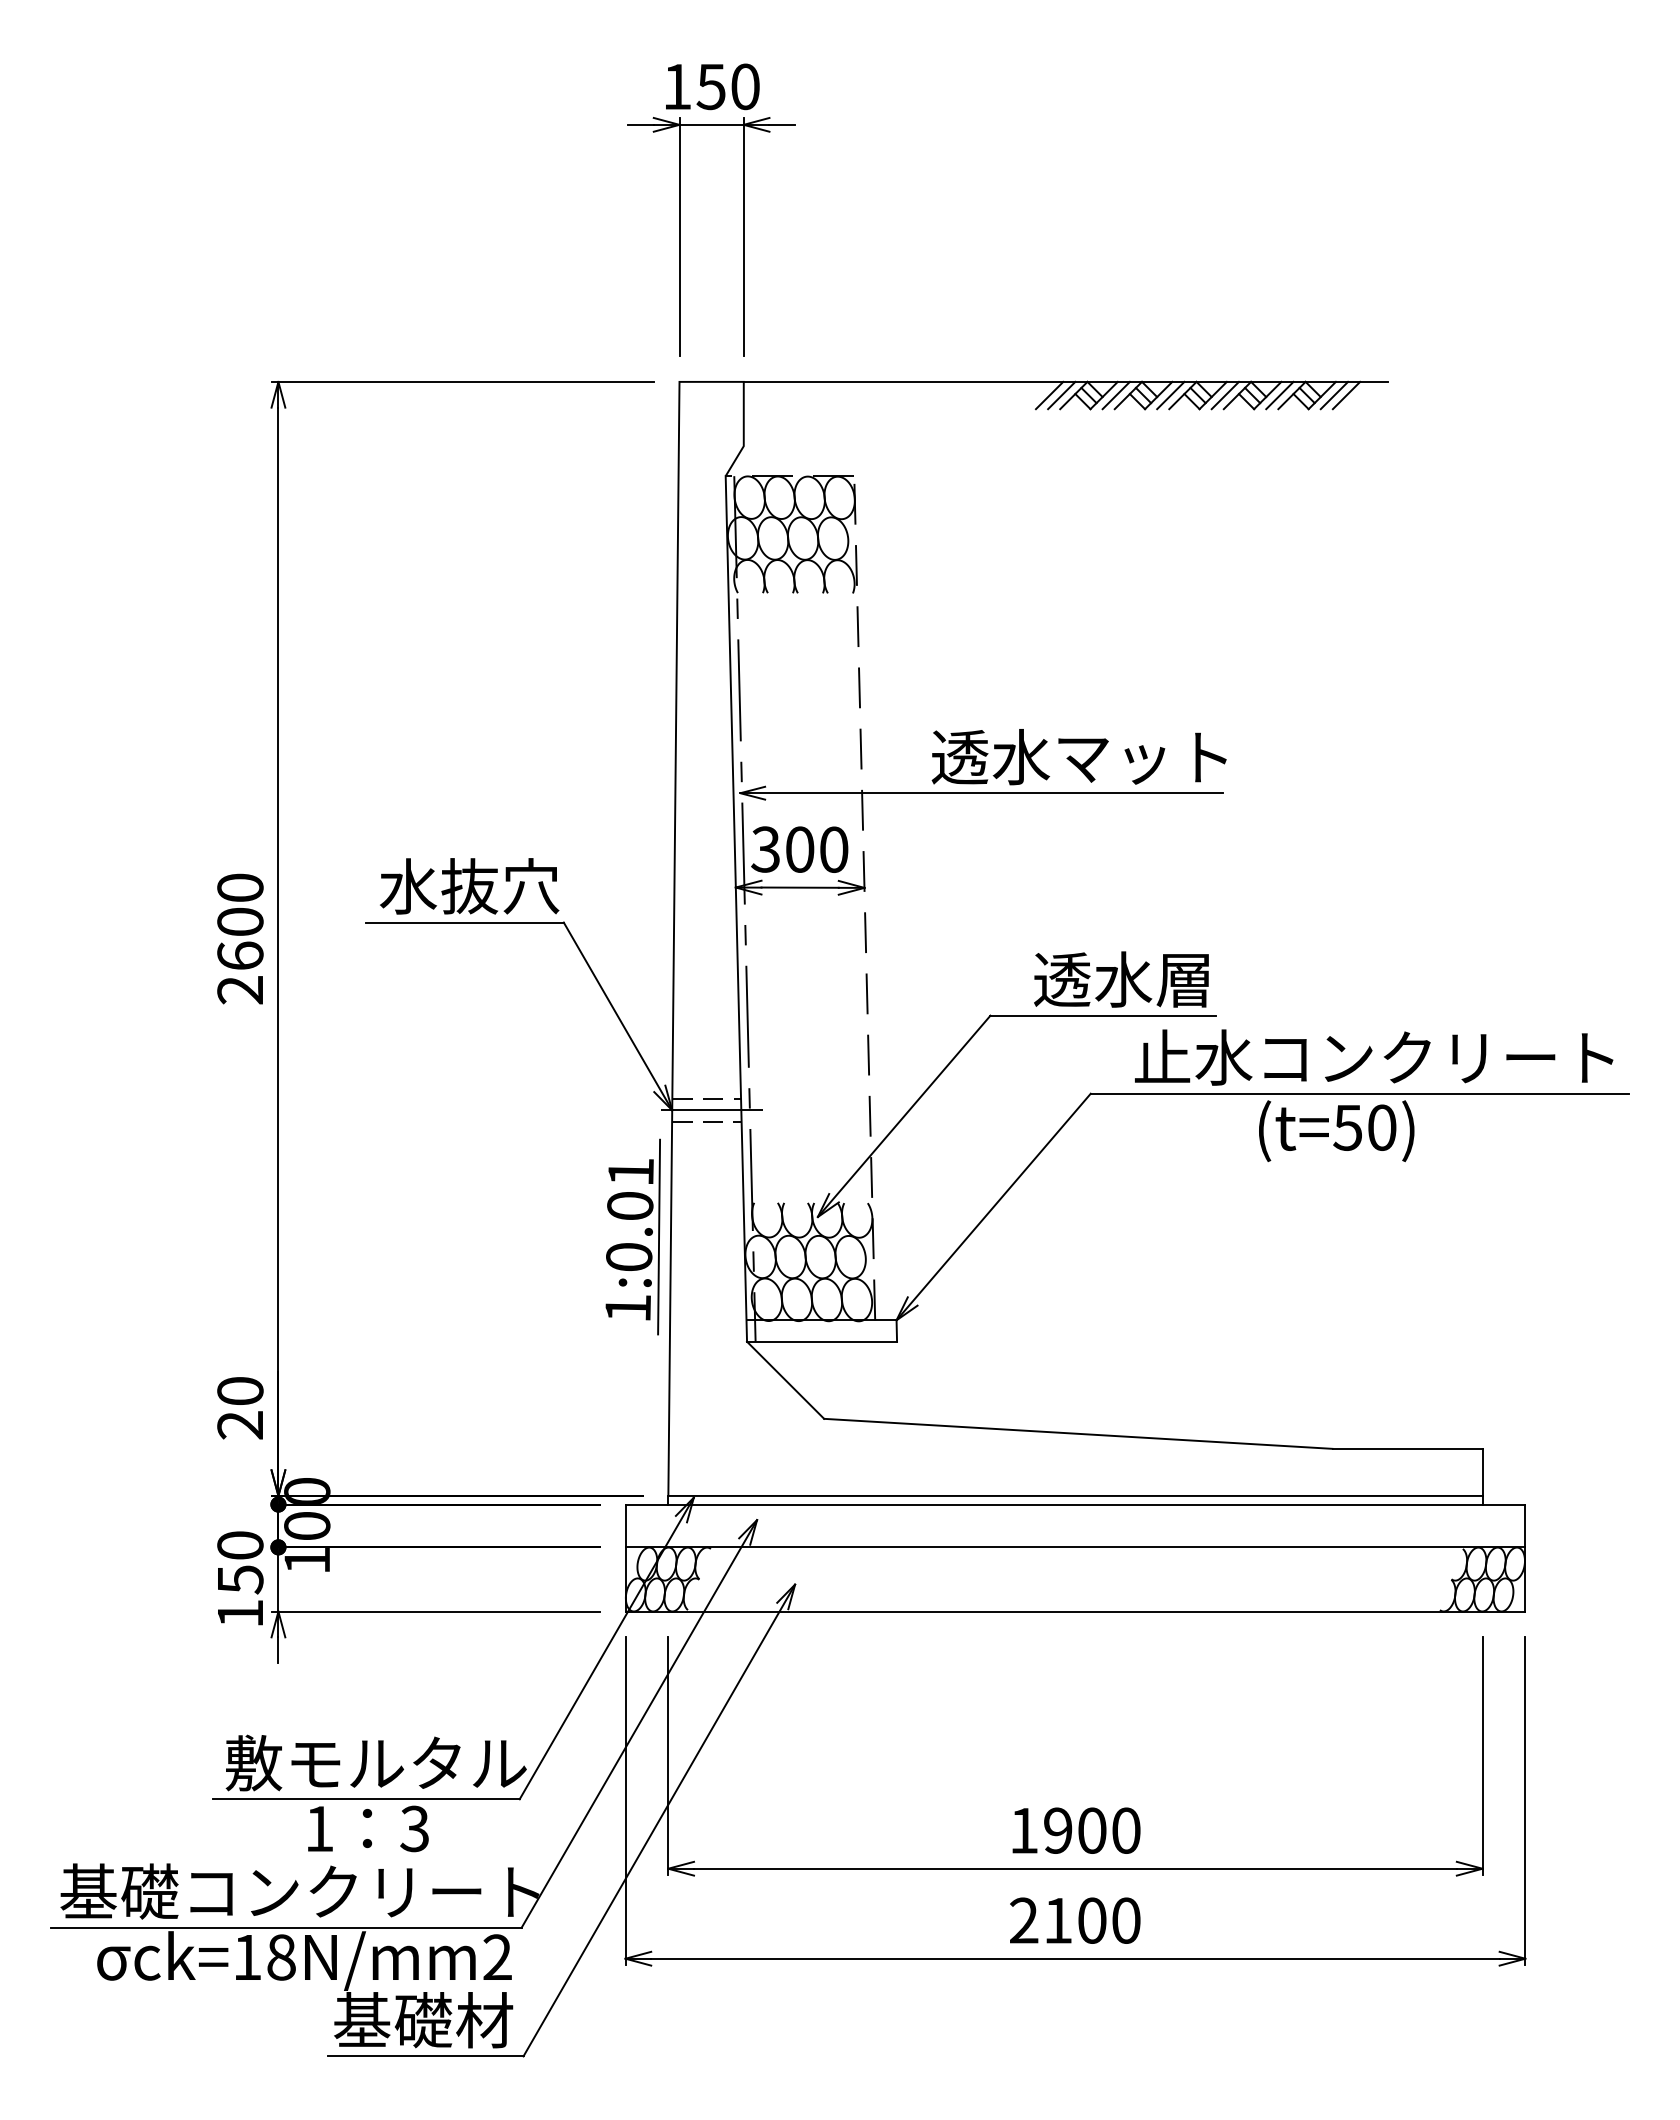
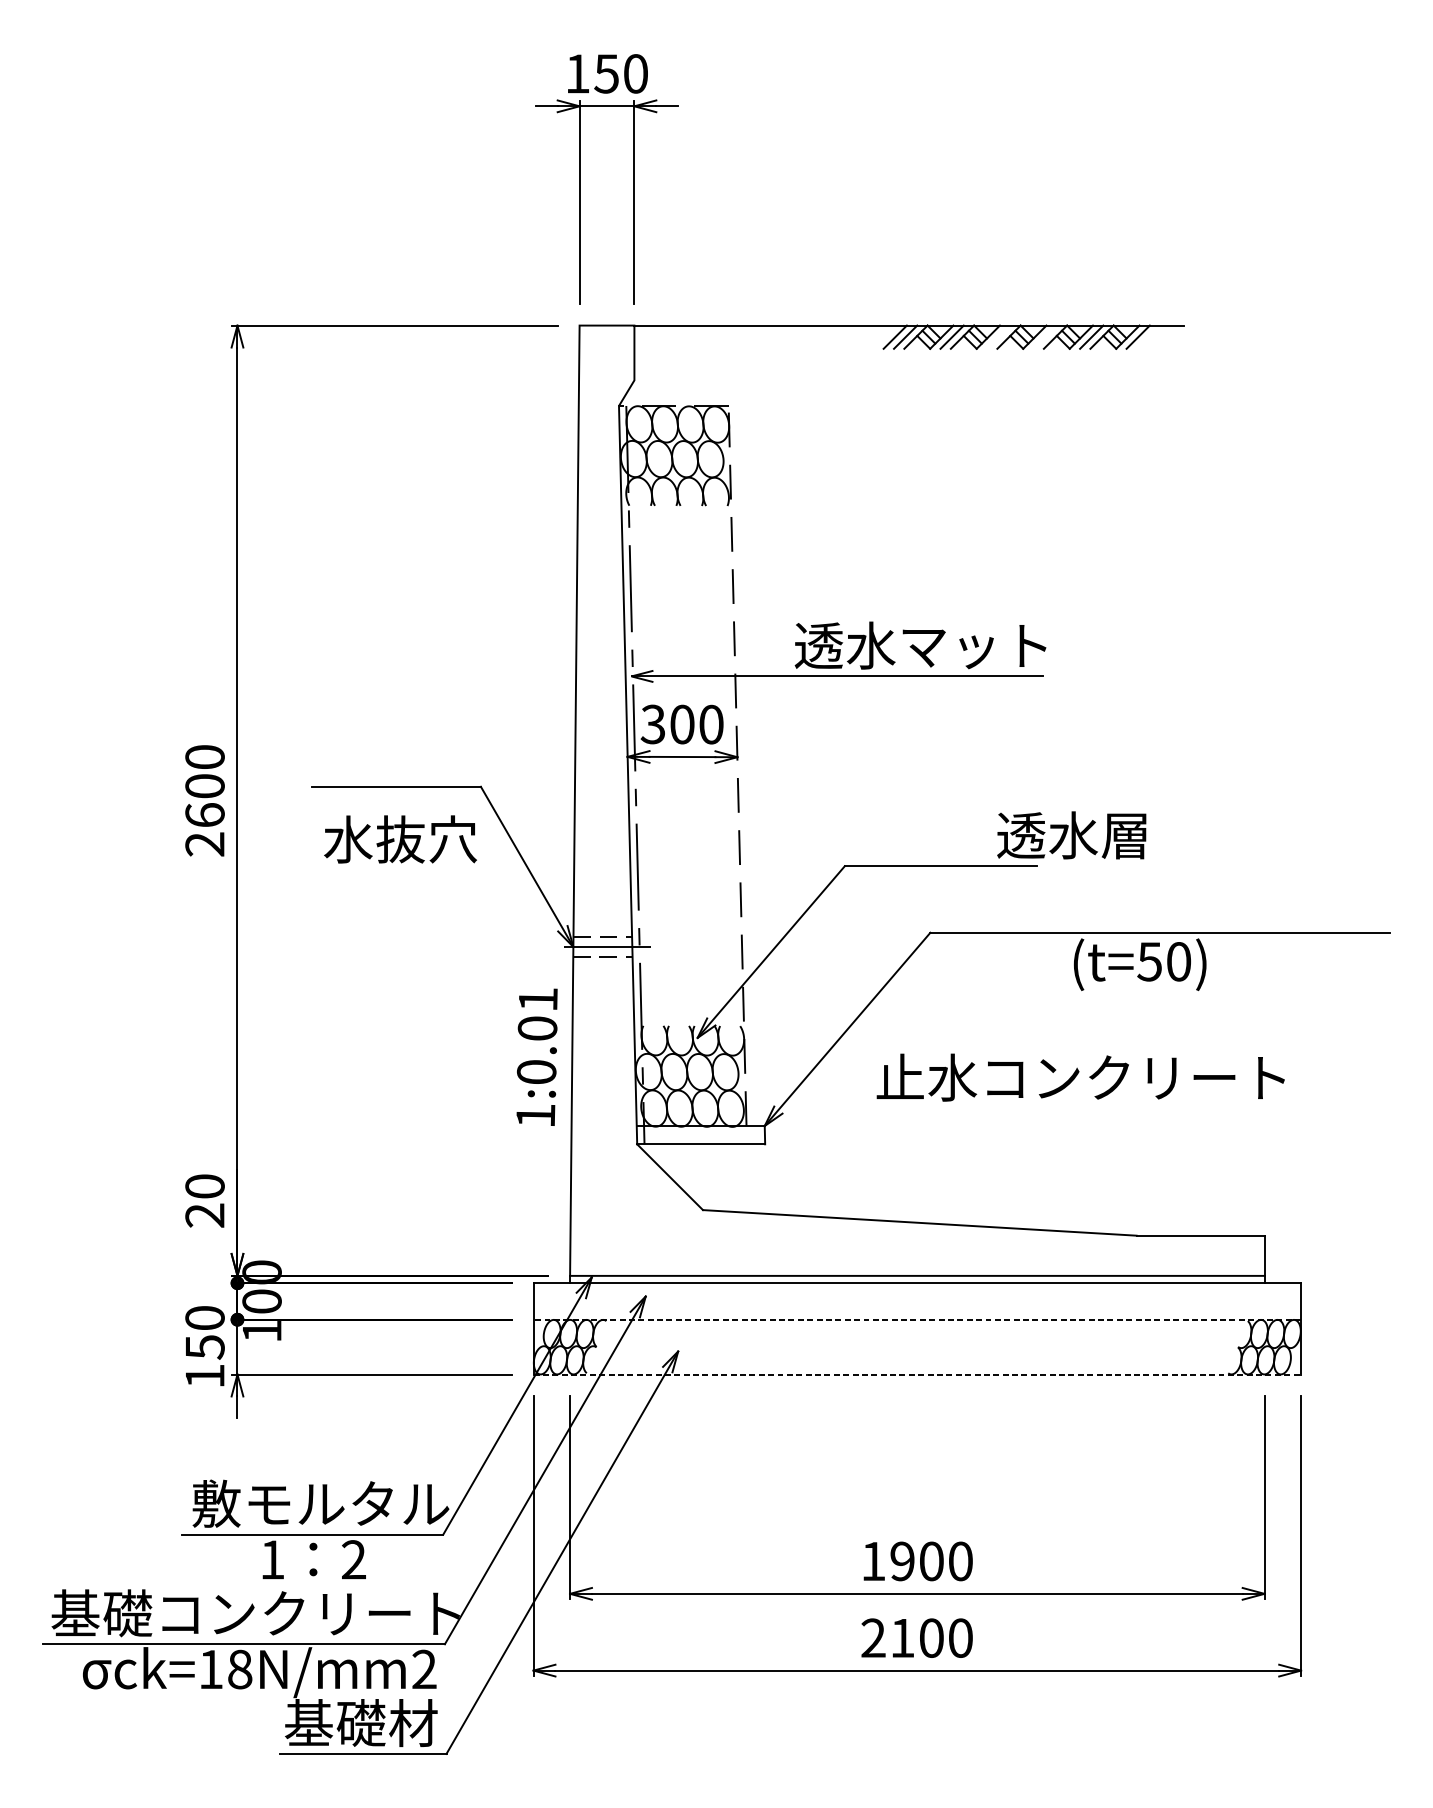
line: (1170, 395) -> (998, 337), removed
line: (1224, 395) -> (1044, 337), removed
line: (1346, 395) -> (1148, 337), removed
text: (469, 886) -> (400, 839), moved
text: (1121, 979) -> (1071, 835), moved
text: (1374, 1057) -> (1081, 1077), moved
line: (659, 1236) -> (562, 1054), removed
line: (1075, 1547) -> (917, 1319), solid -> dashed
line: (1075, 1611) -> (917, 1374), solid -> dashed
text: (414, 1829) -> (353, 1560), 3 -> 2

